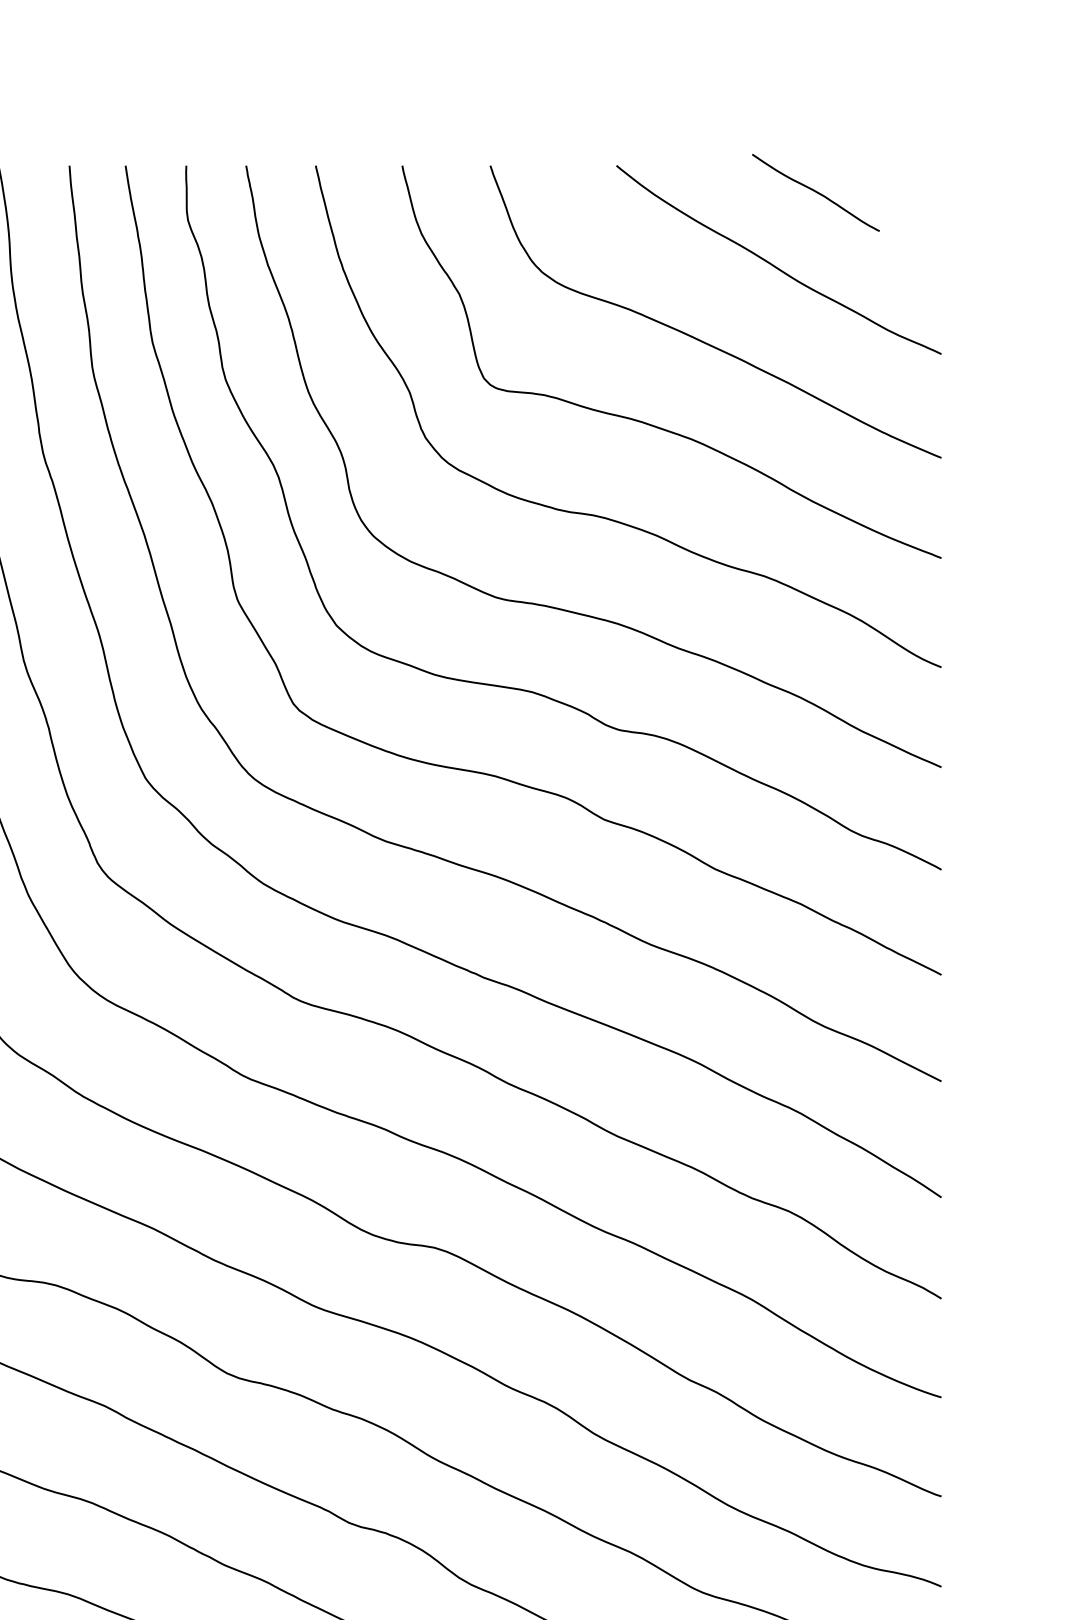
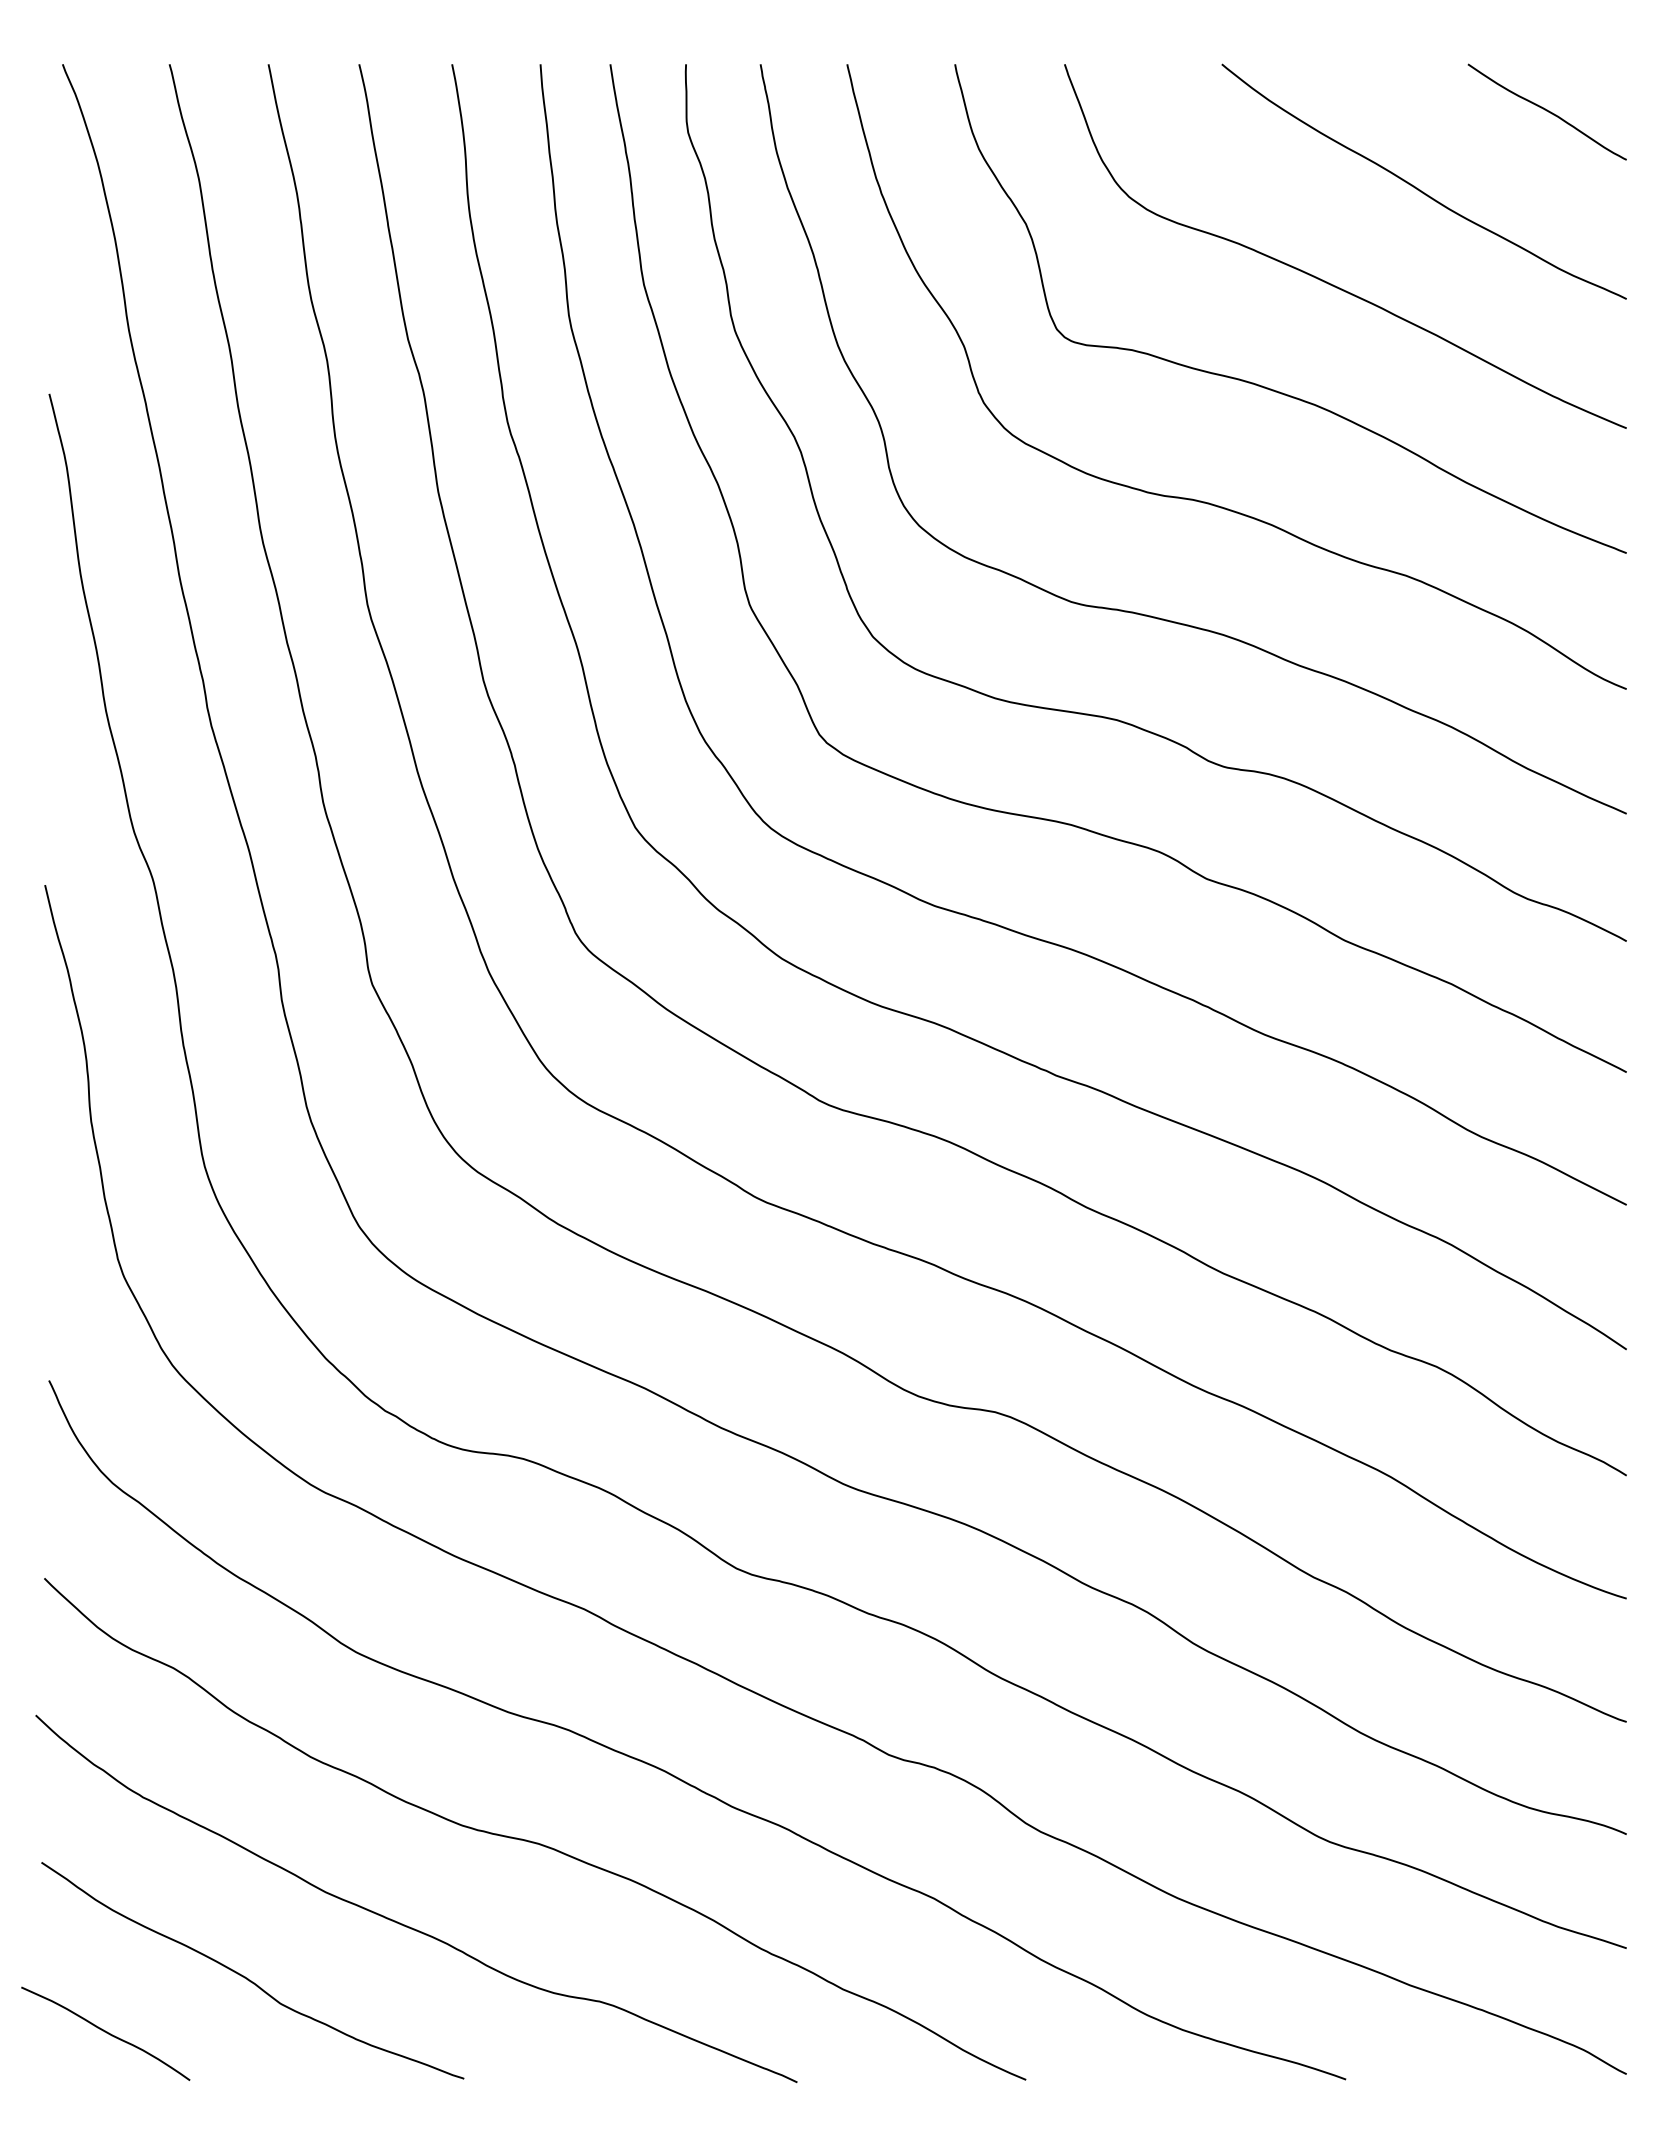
curve: (815, 192) -> (1546, 111), moved

